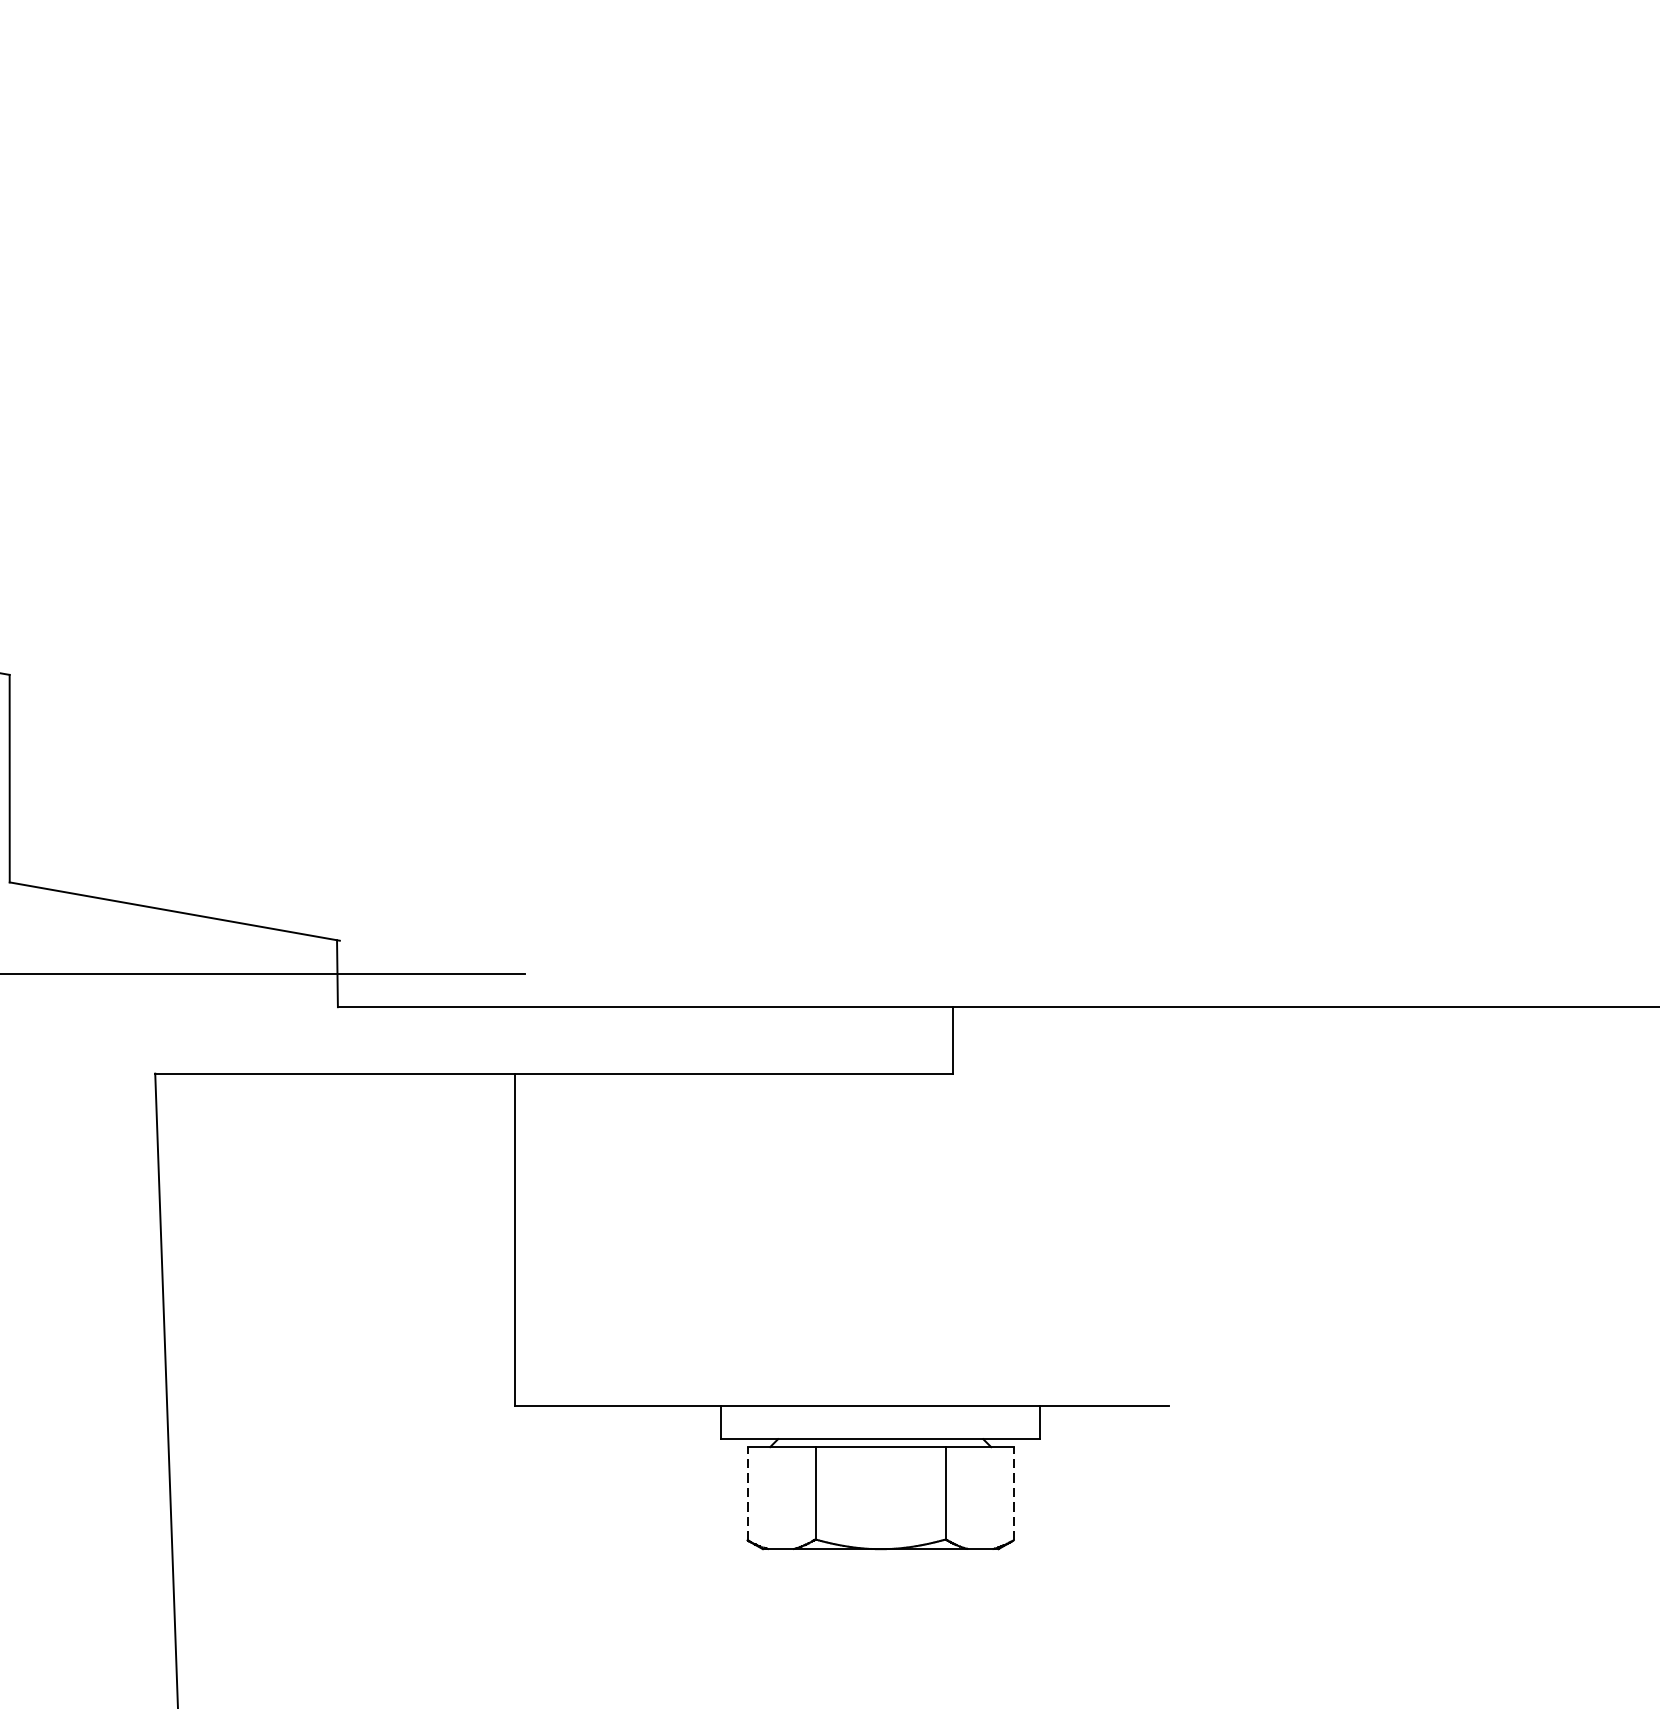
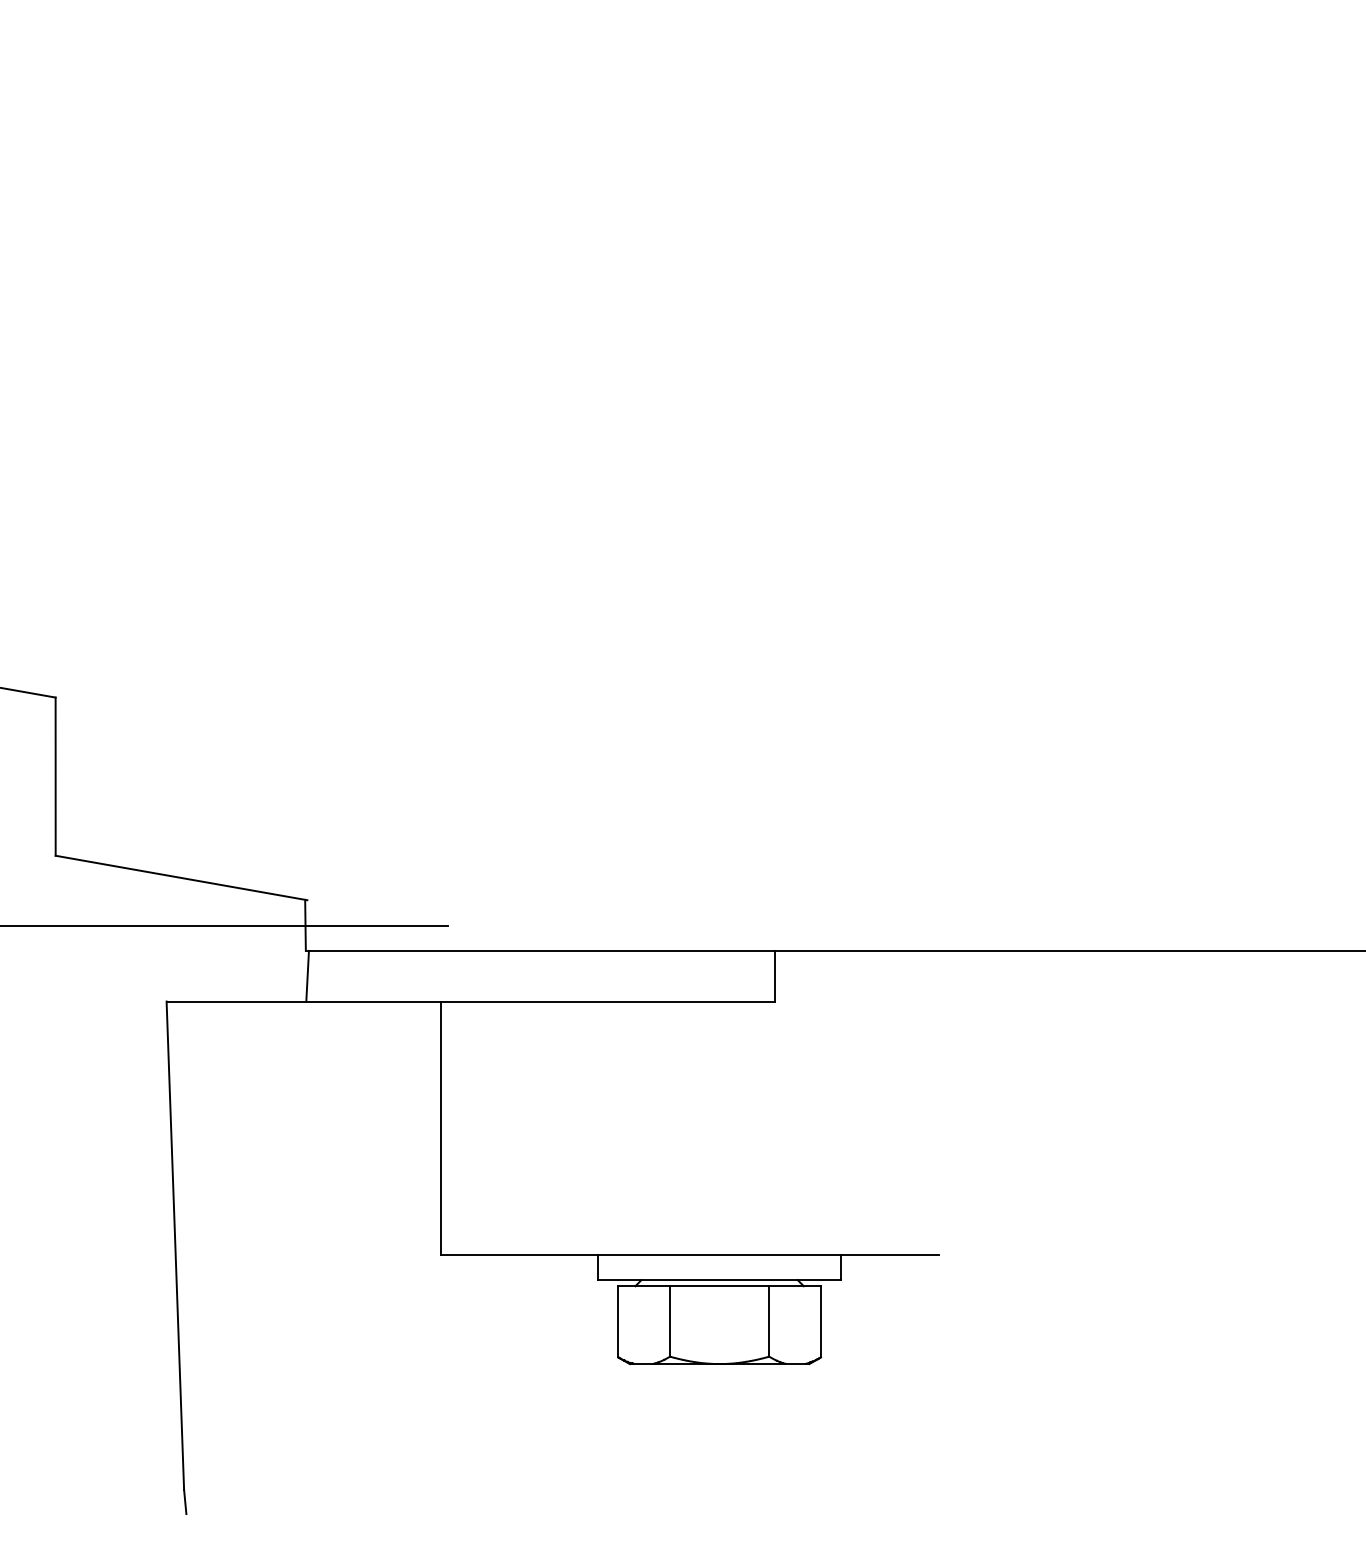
line: (340, 1039) -> (307, 975), added
line: (748, 1493) -> (618, 1321), dashed -> solid
line: (1014, 1493) -> (821, 1321), dashed -> solid

